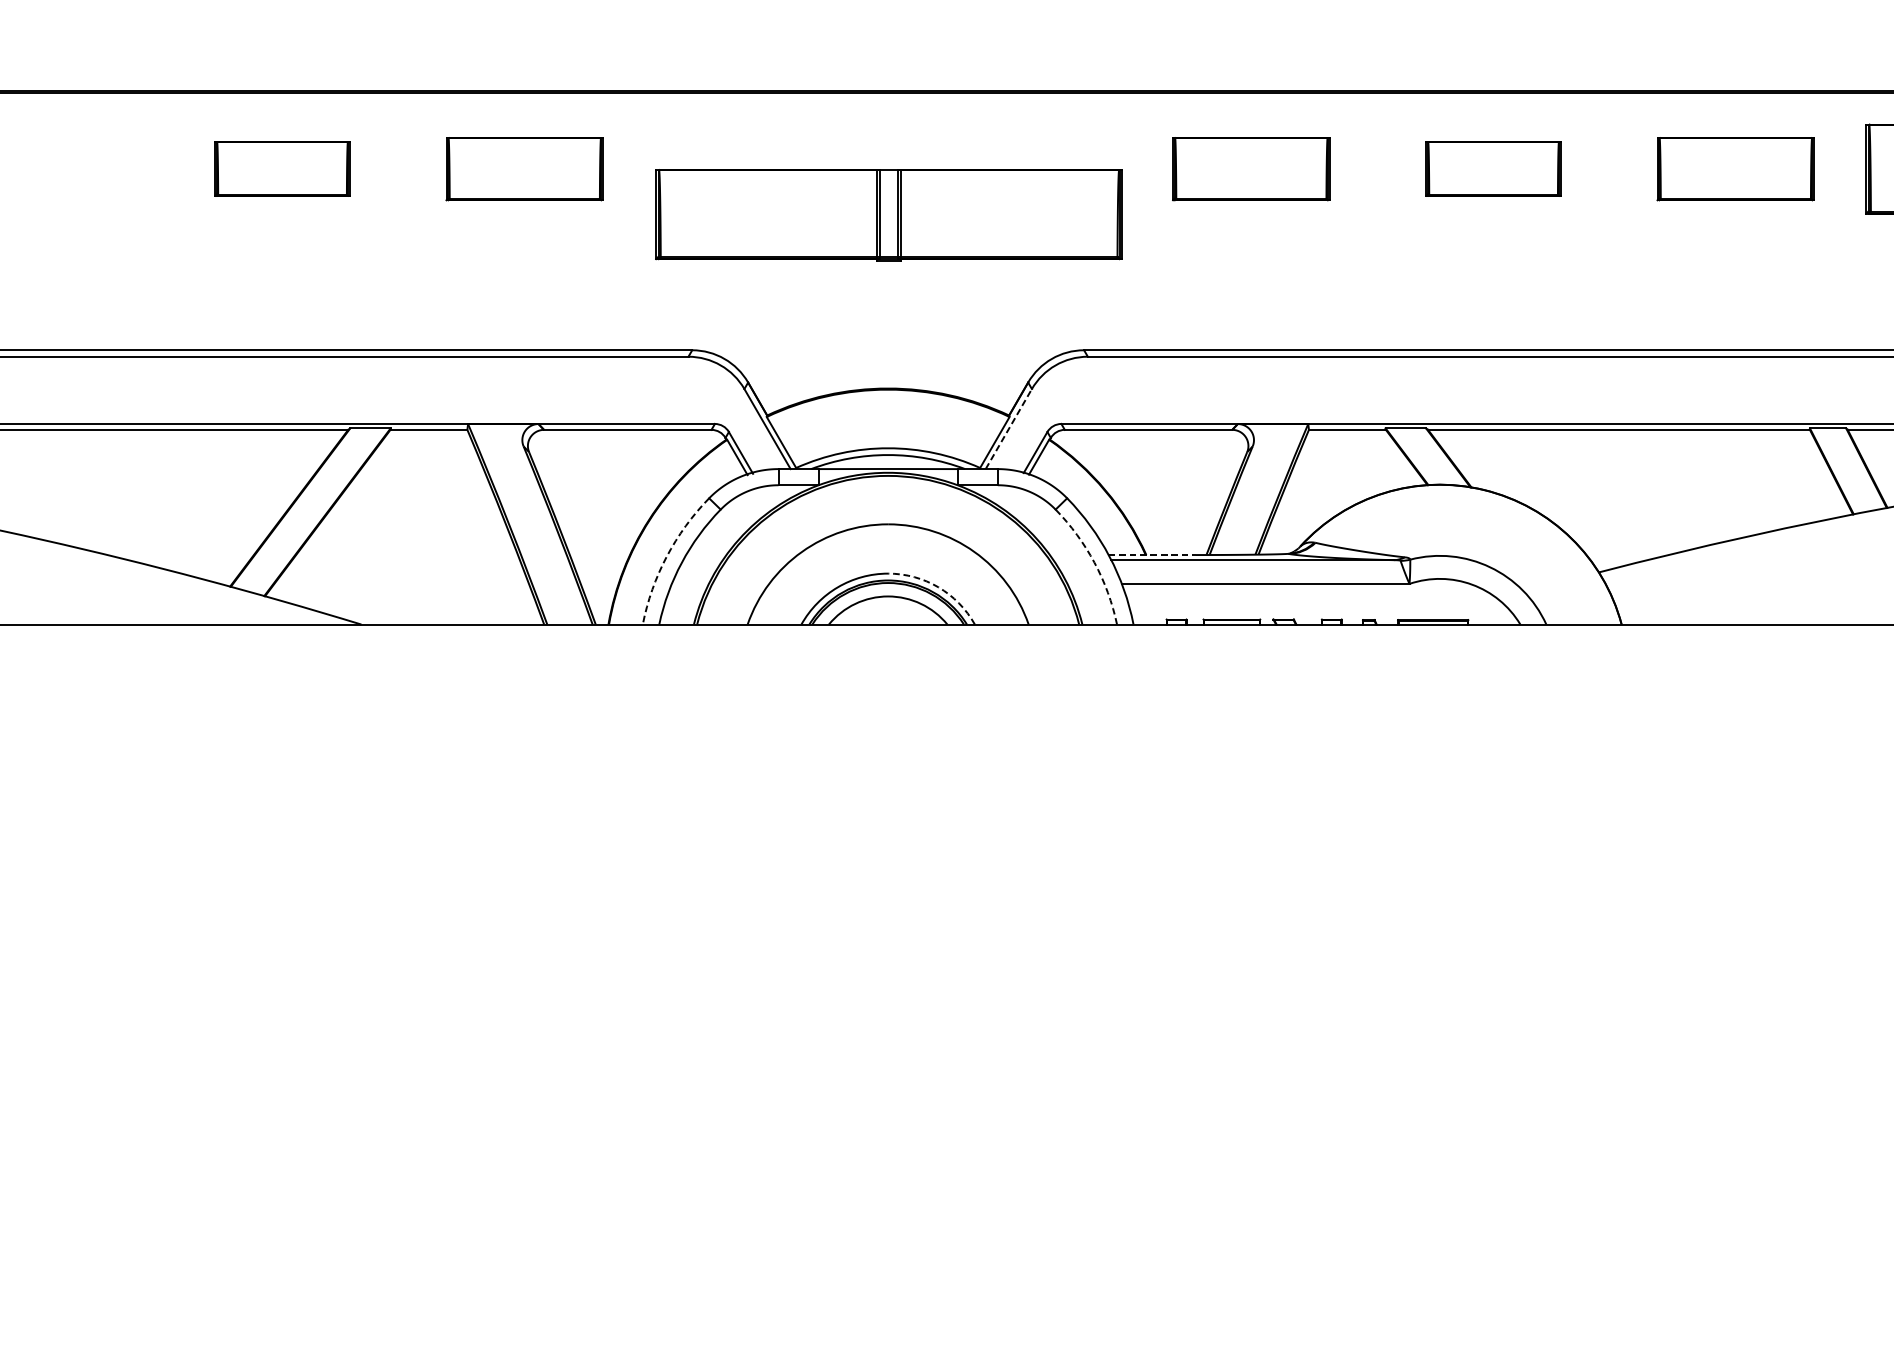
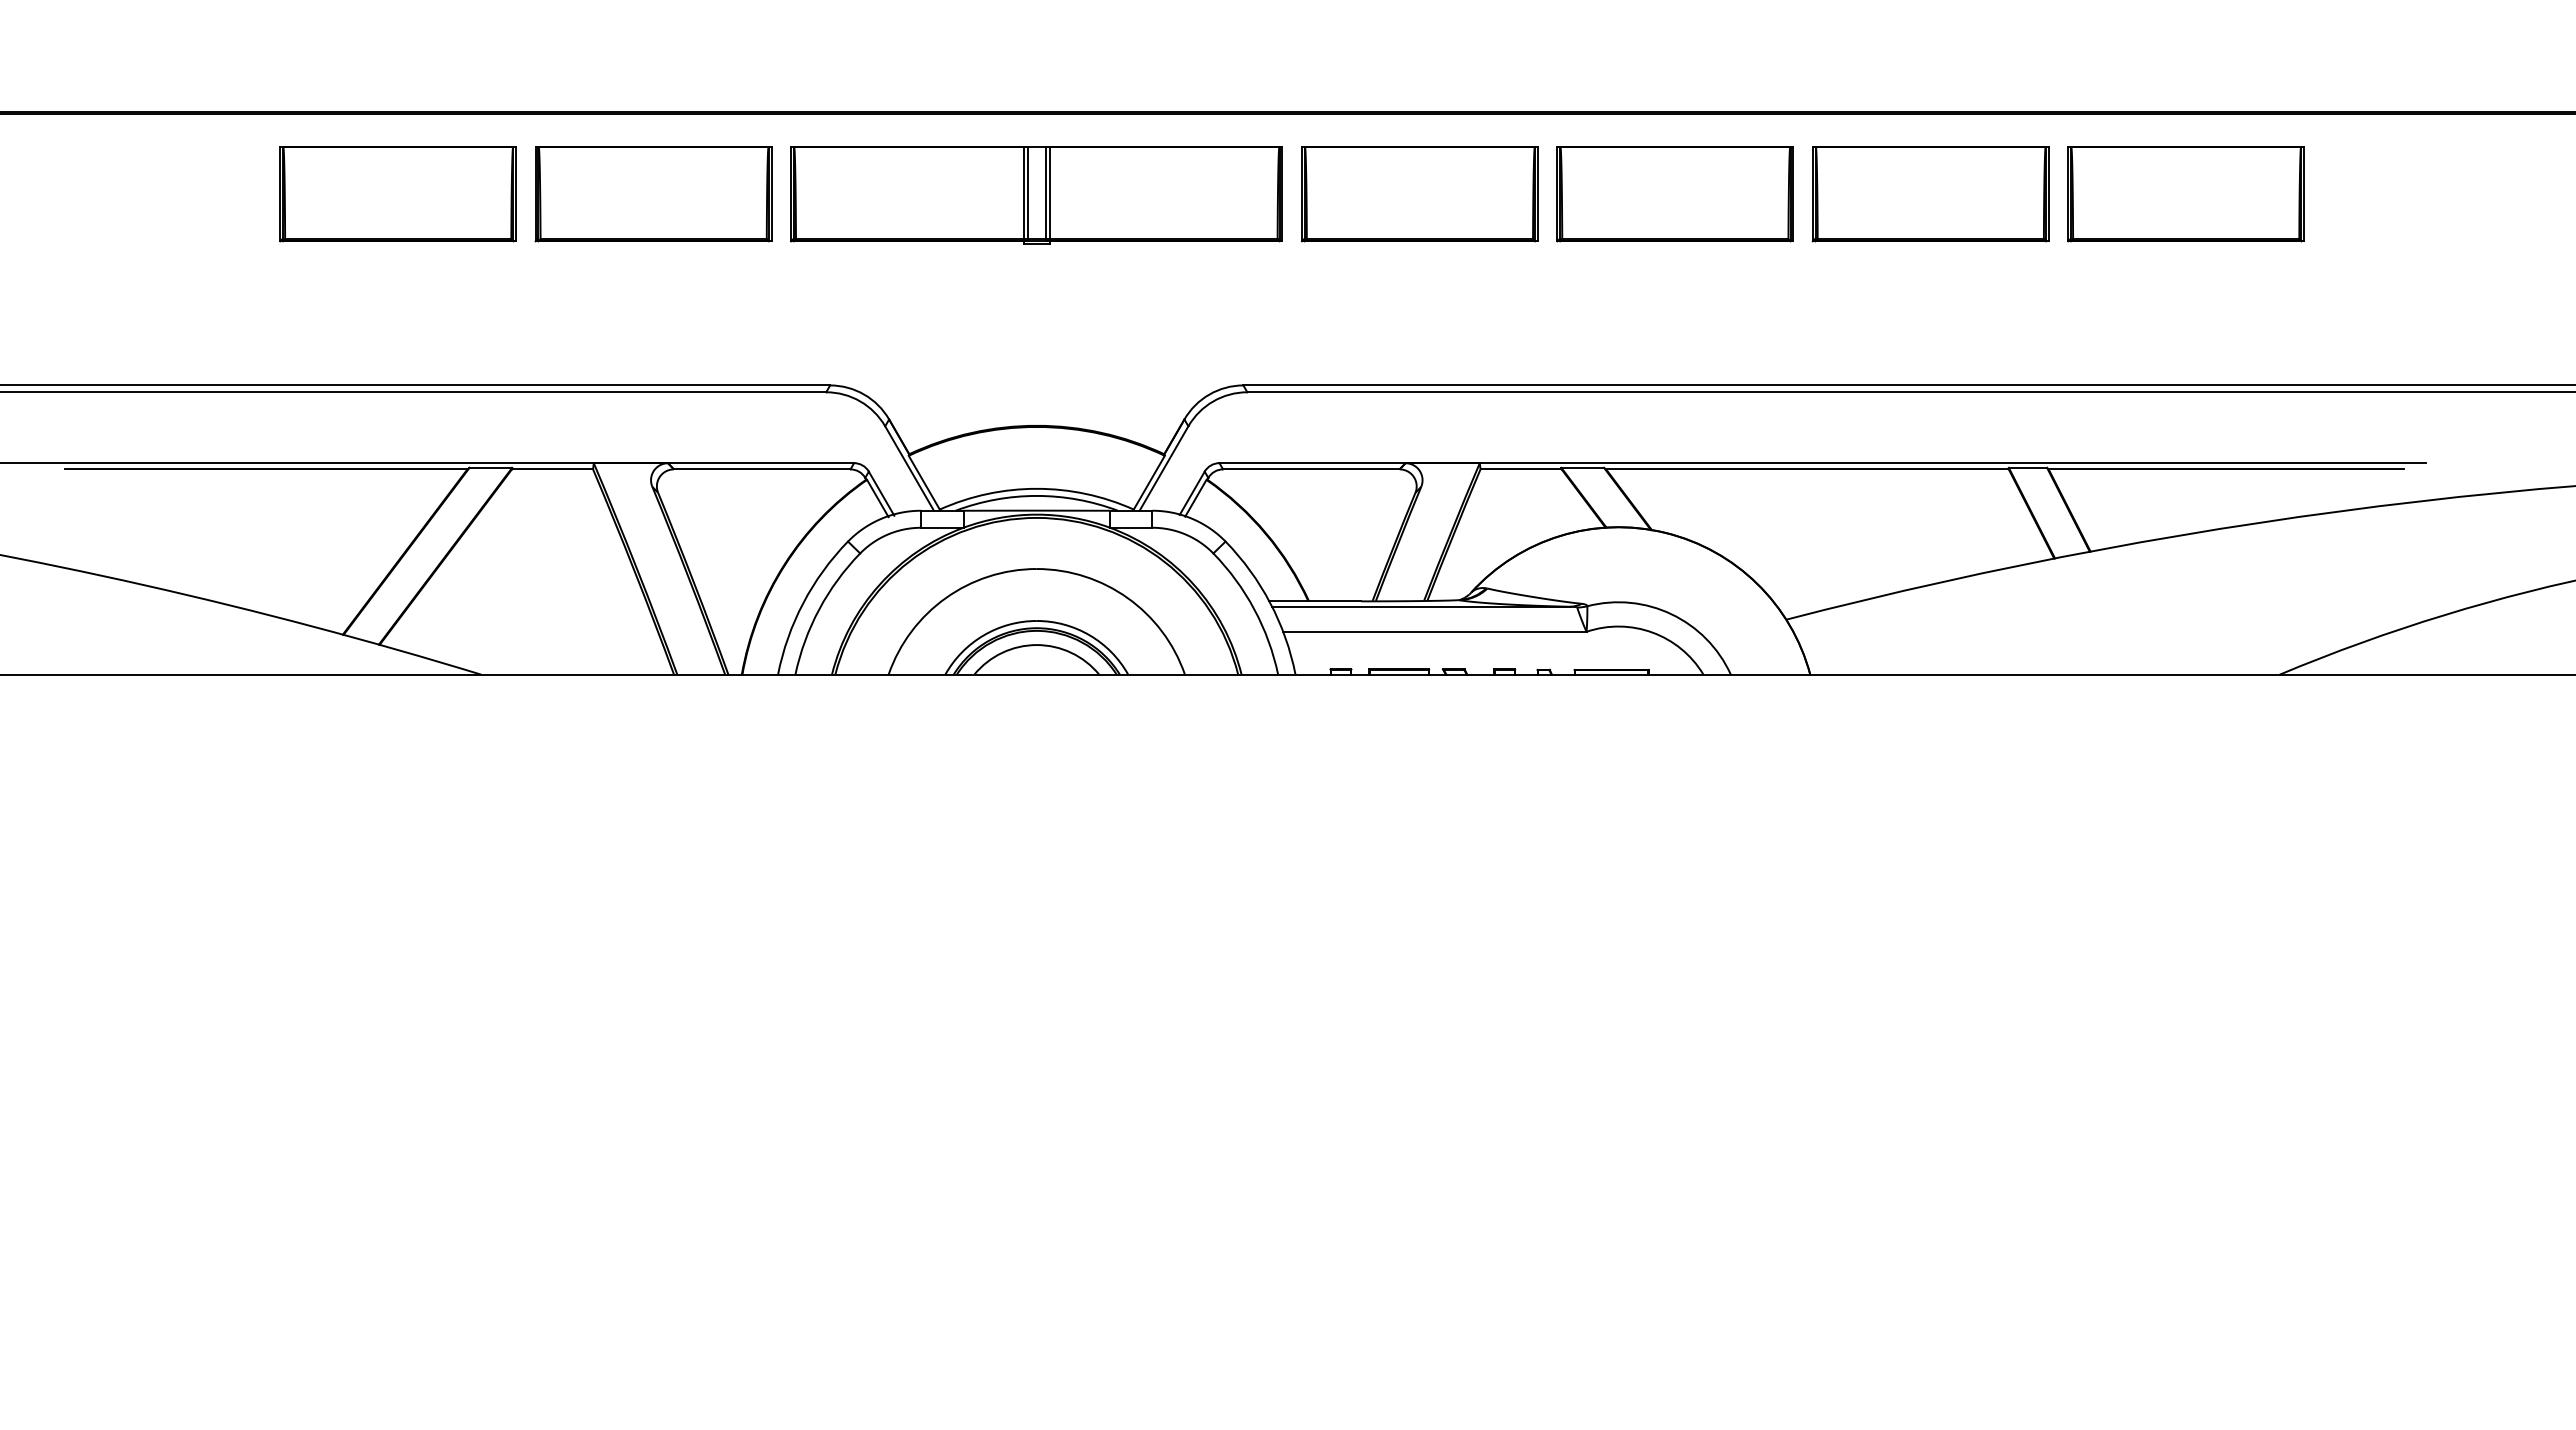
part: (281, 169) -> (397, 194), size x1.67
part: (524, 169) -> (653, 194), size x1.43
part: (1251, 169) -> (1419, 194), size x1.43
part: (1492, 169) -> (1674, 194), size x1.67
part: (1735, 169) -> (1930, 194), size x1.43
part: (888, 215) -> (1036, 195), moved
line: (1009, 429) -> (1164, 468), dashed -> solid
line: (1152, 555) -> (1315, 601), dashed -> solid
arc: (666, 557) -> (803, 603), dashed -> solid
arc: (1094, 562) -> (1254, 609), dashed -> solid
arc: (938, 587) -> (1089, 635), dashed -> solid

